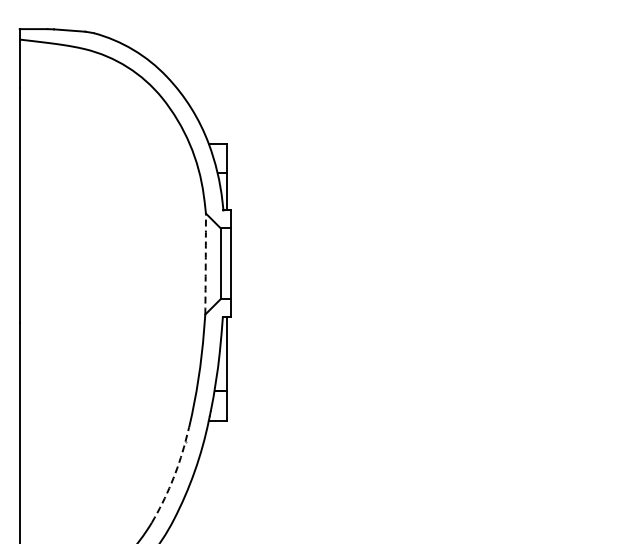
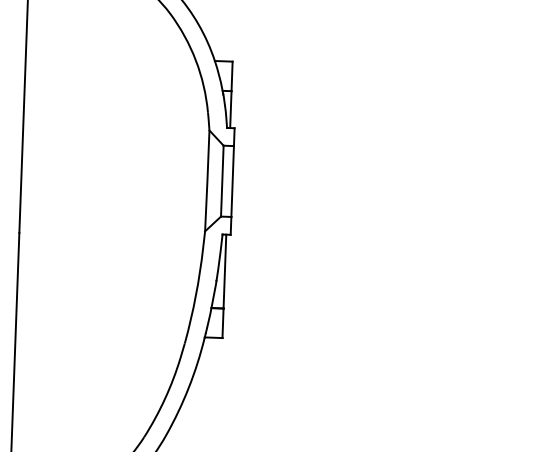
arc: (205, 264) -> (207, 181), dashed -> solid
line: (174, 475) -> (168, 391), dashed -> solid

